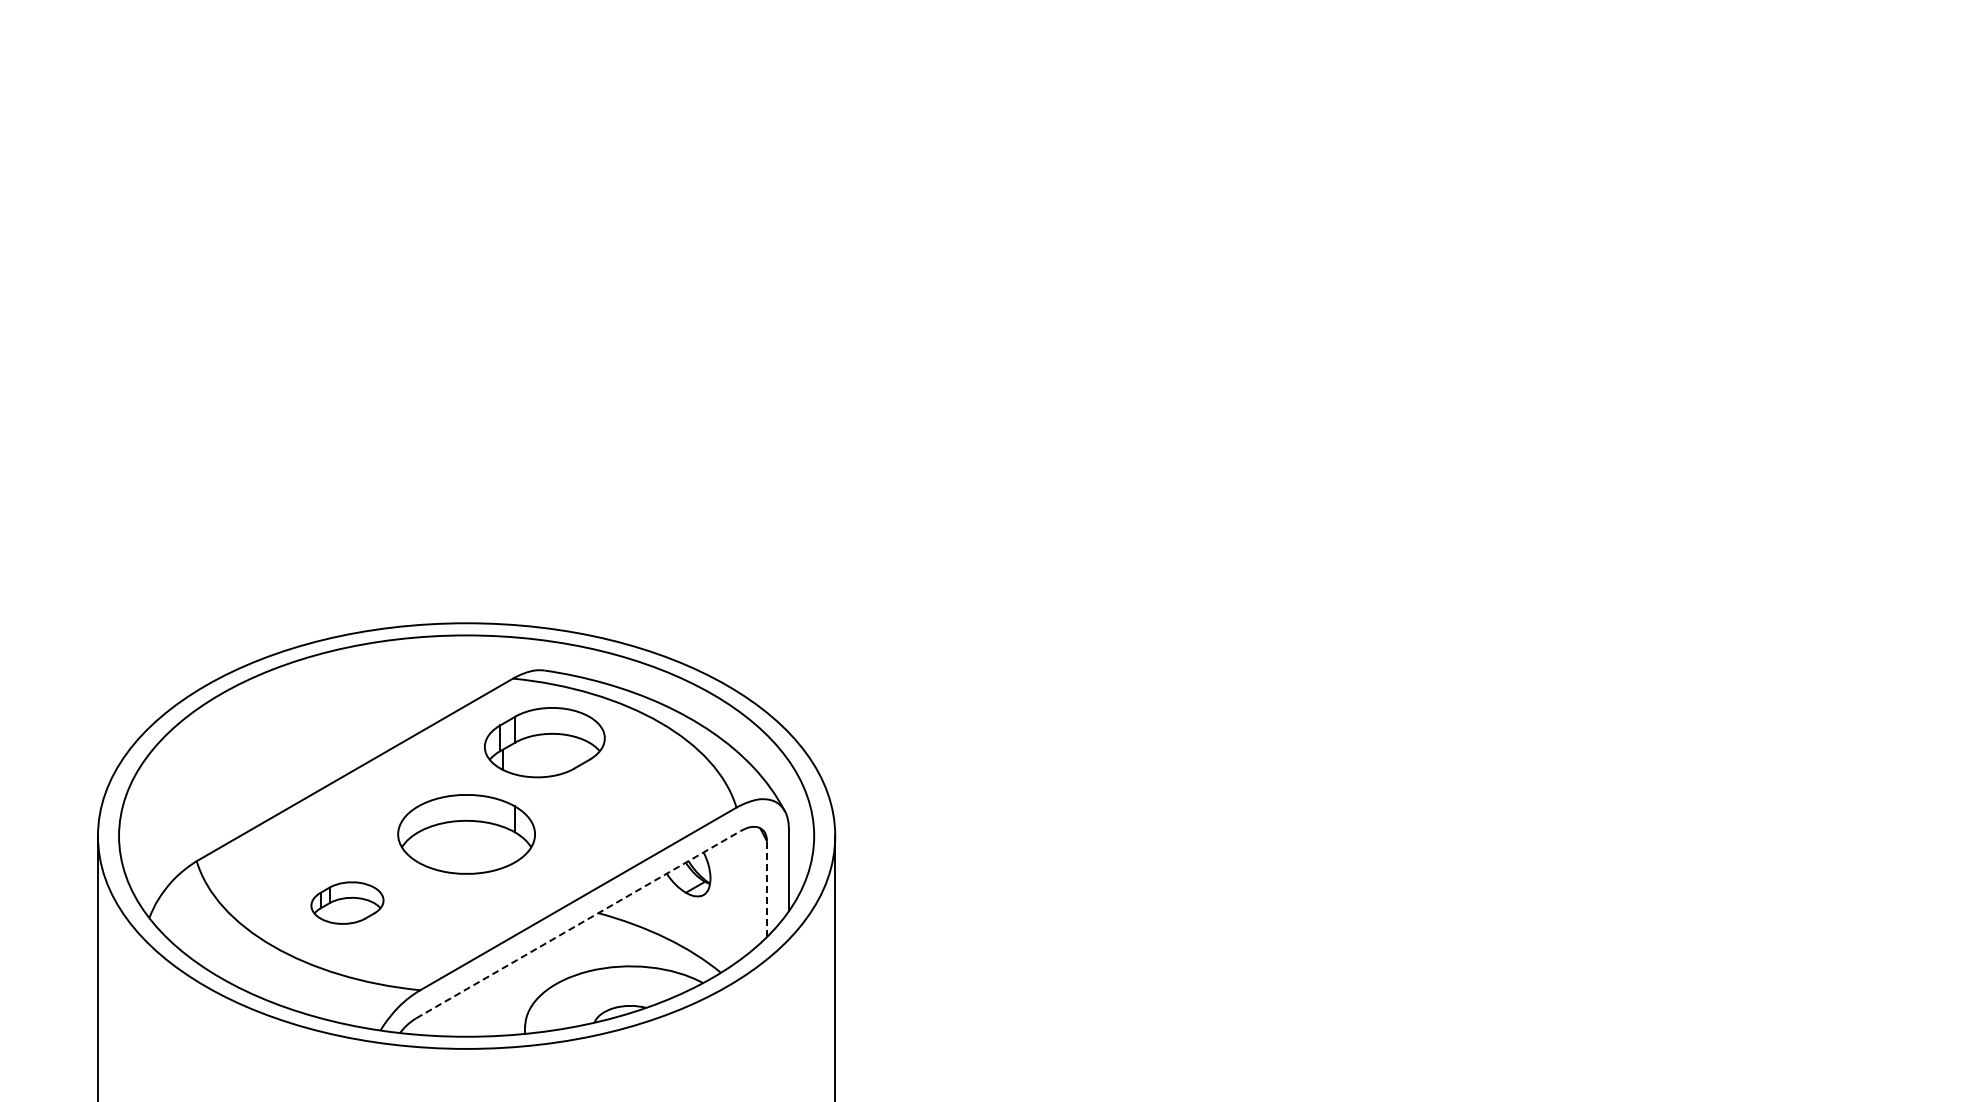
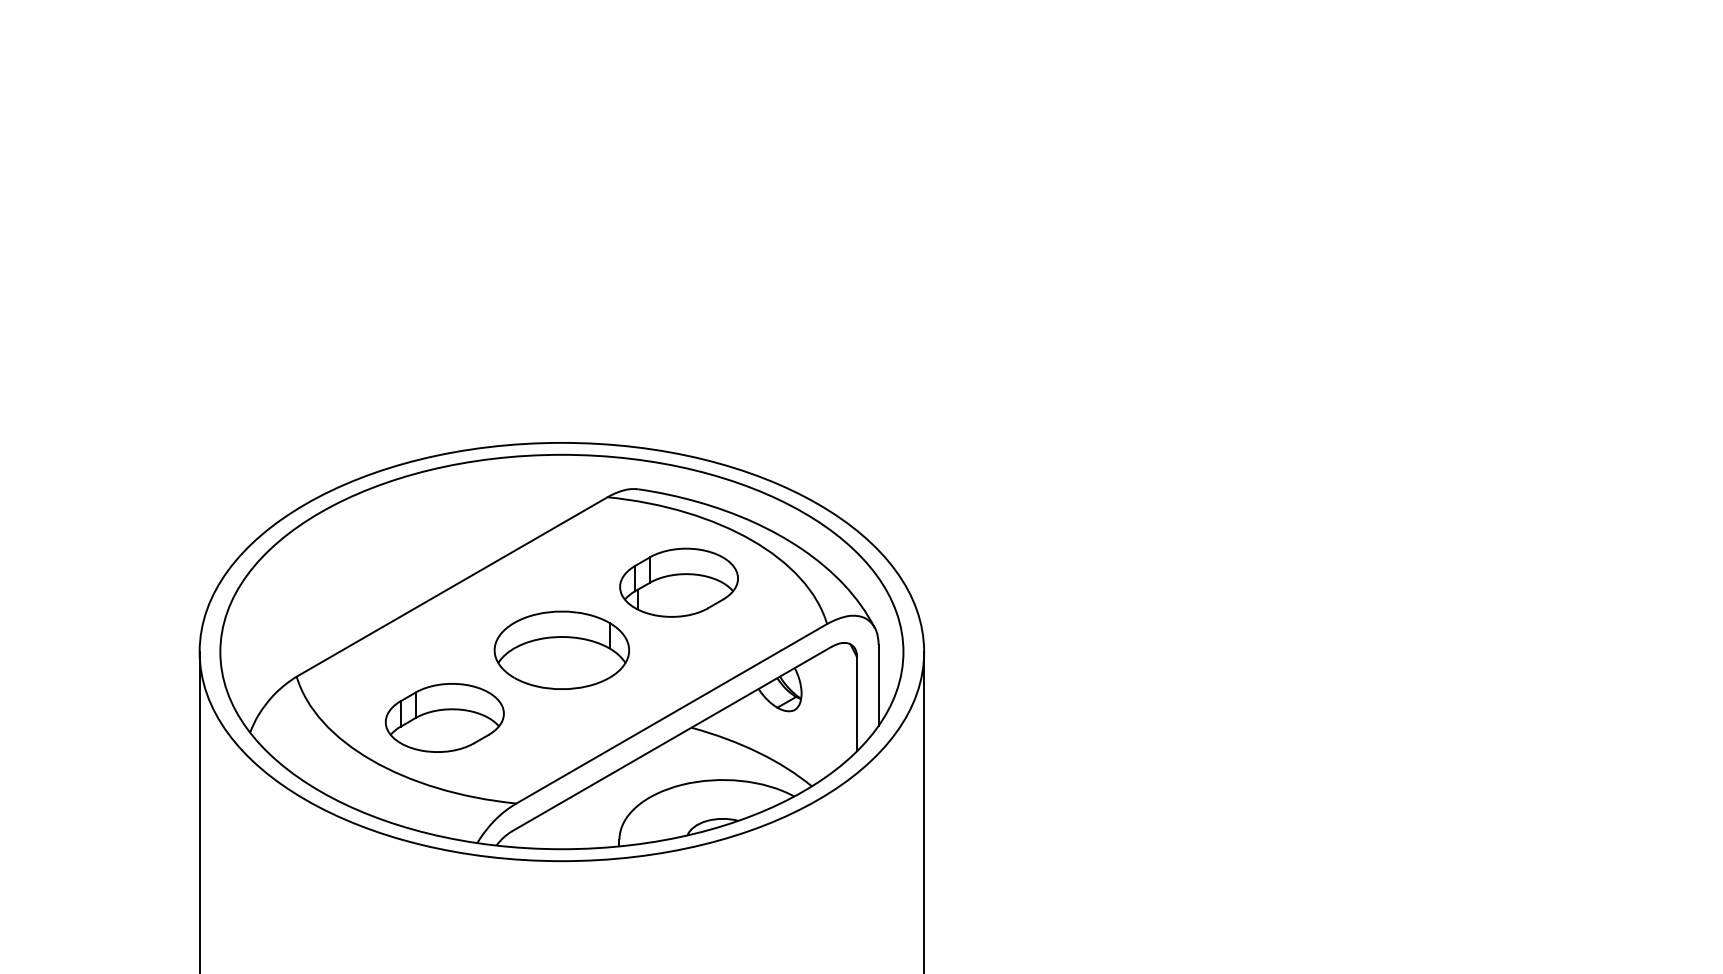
part: (544, 742) -> (678, 582), moved
line: (767, 889) -> (857, 704), dashed -> solid
part: (347, 902) -> (444, 717), size x1.67
line: (578, 924) -> (671, 738), dashed -> solid

